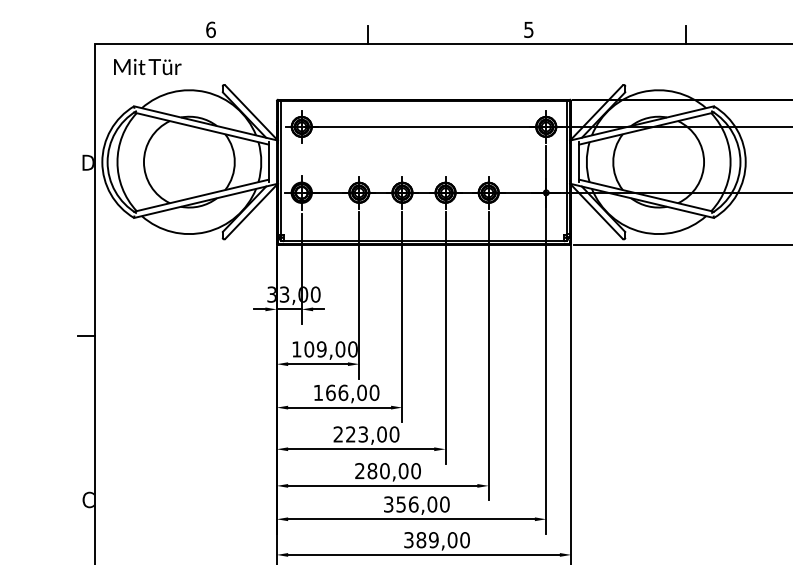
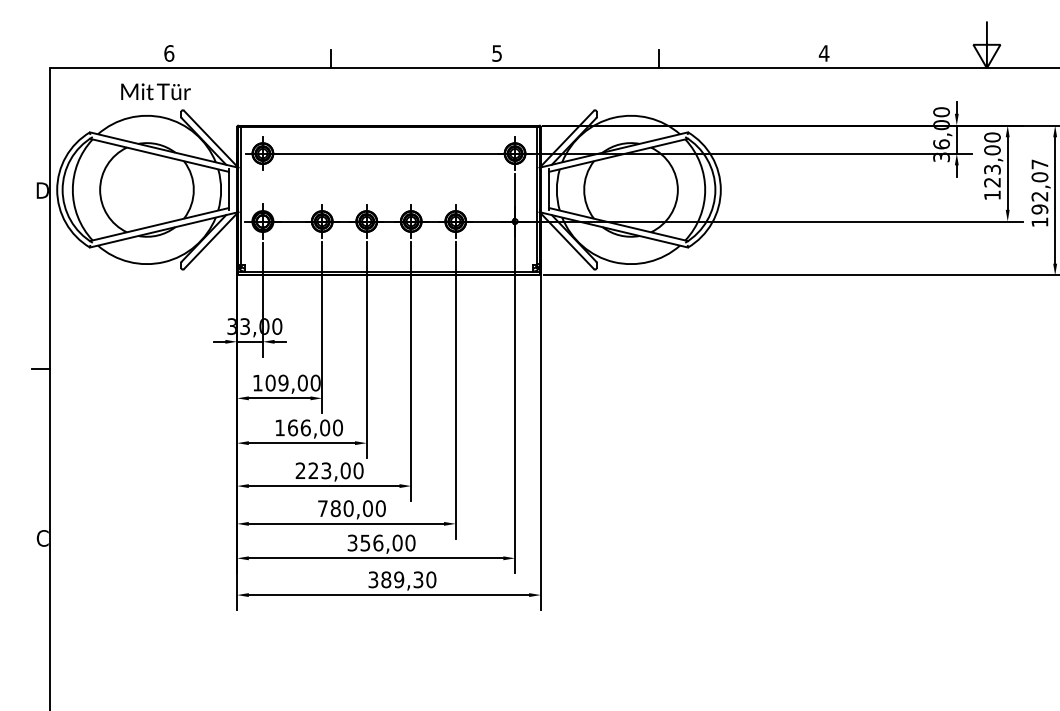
text: (147, 66) -> (155, 91), moved
text: (359, 470) -> (322, 508), 280,00 -> 780,00
text: (452, 539) -> (418, 579), 389,00 -> 389,30

